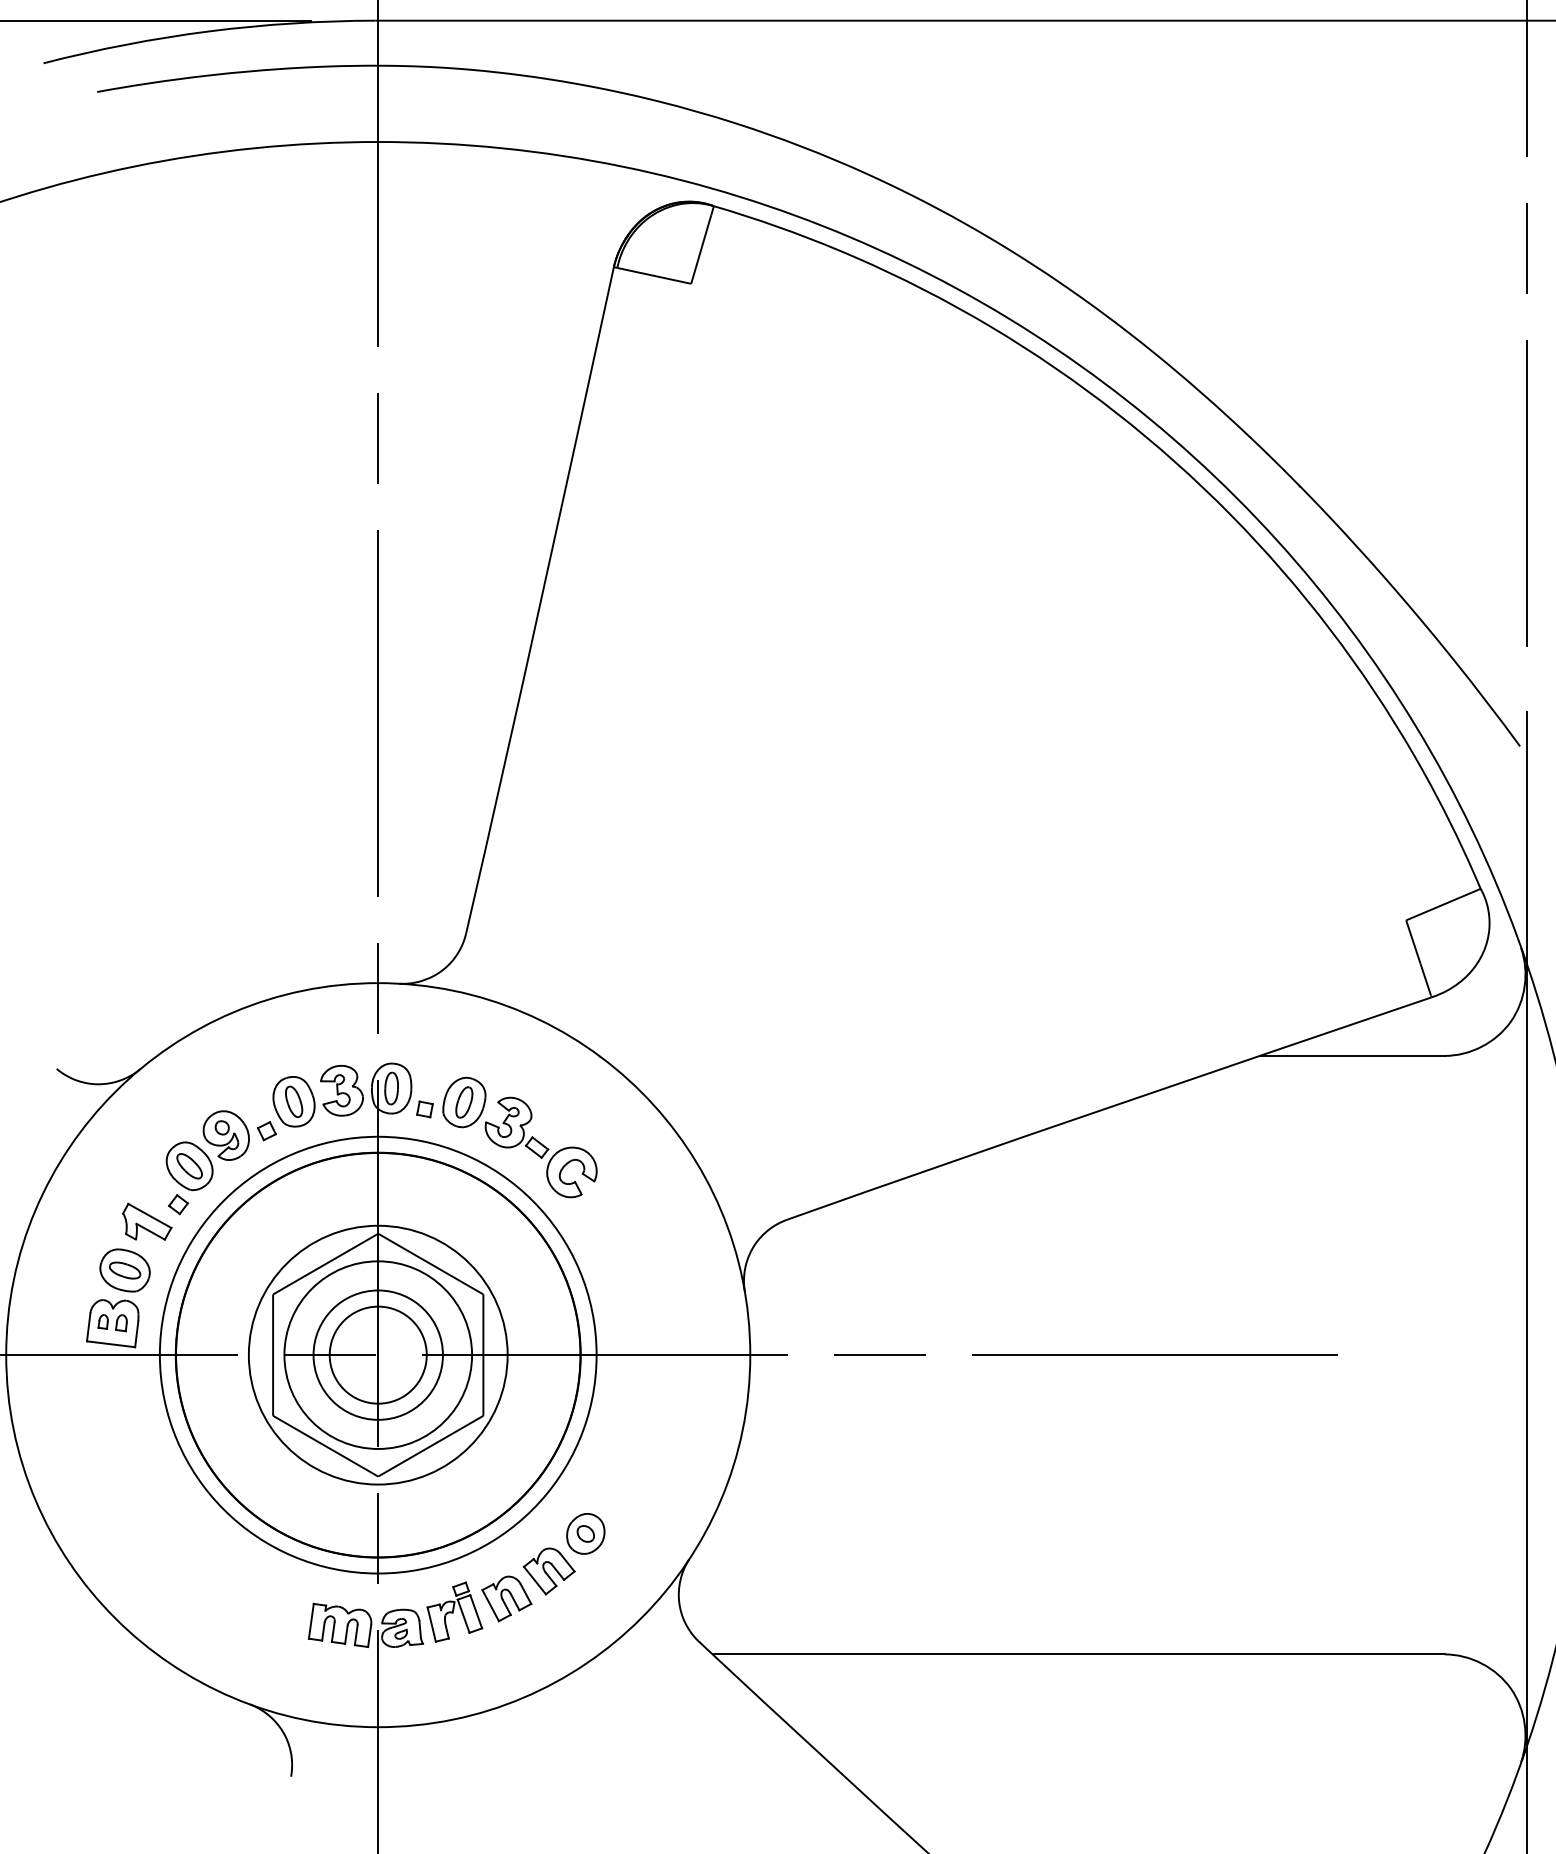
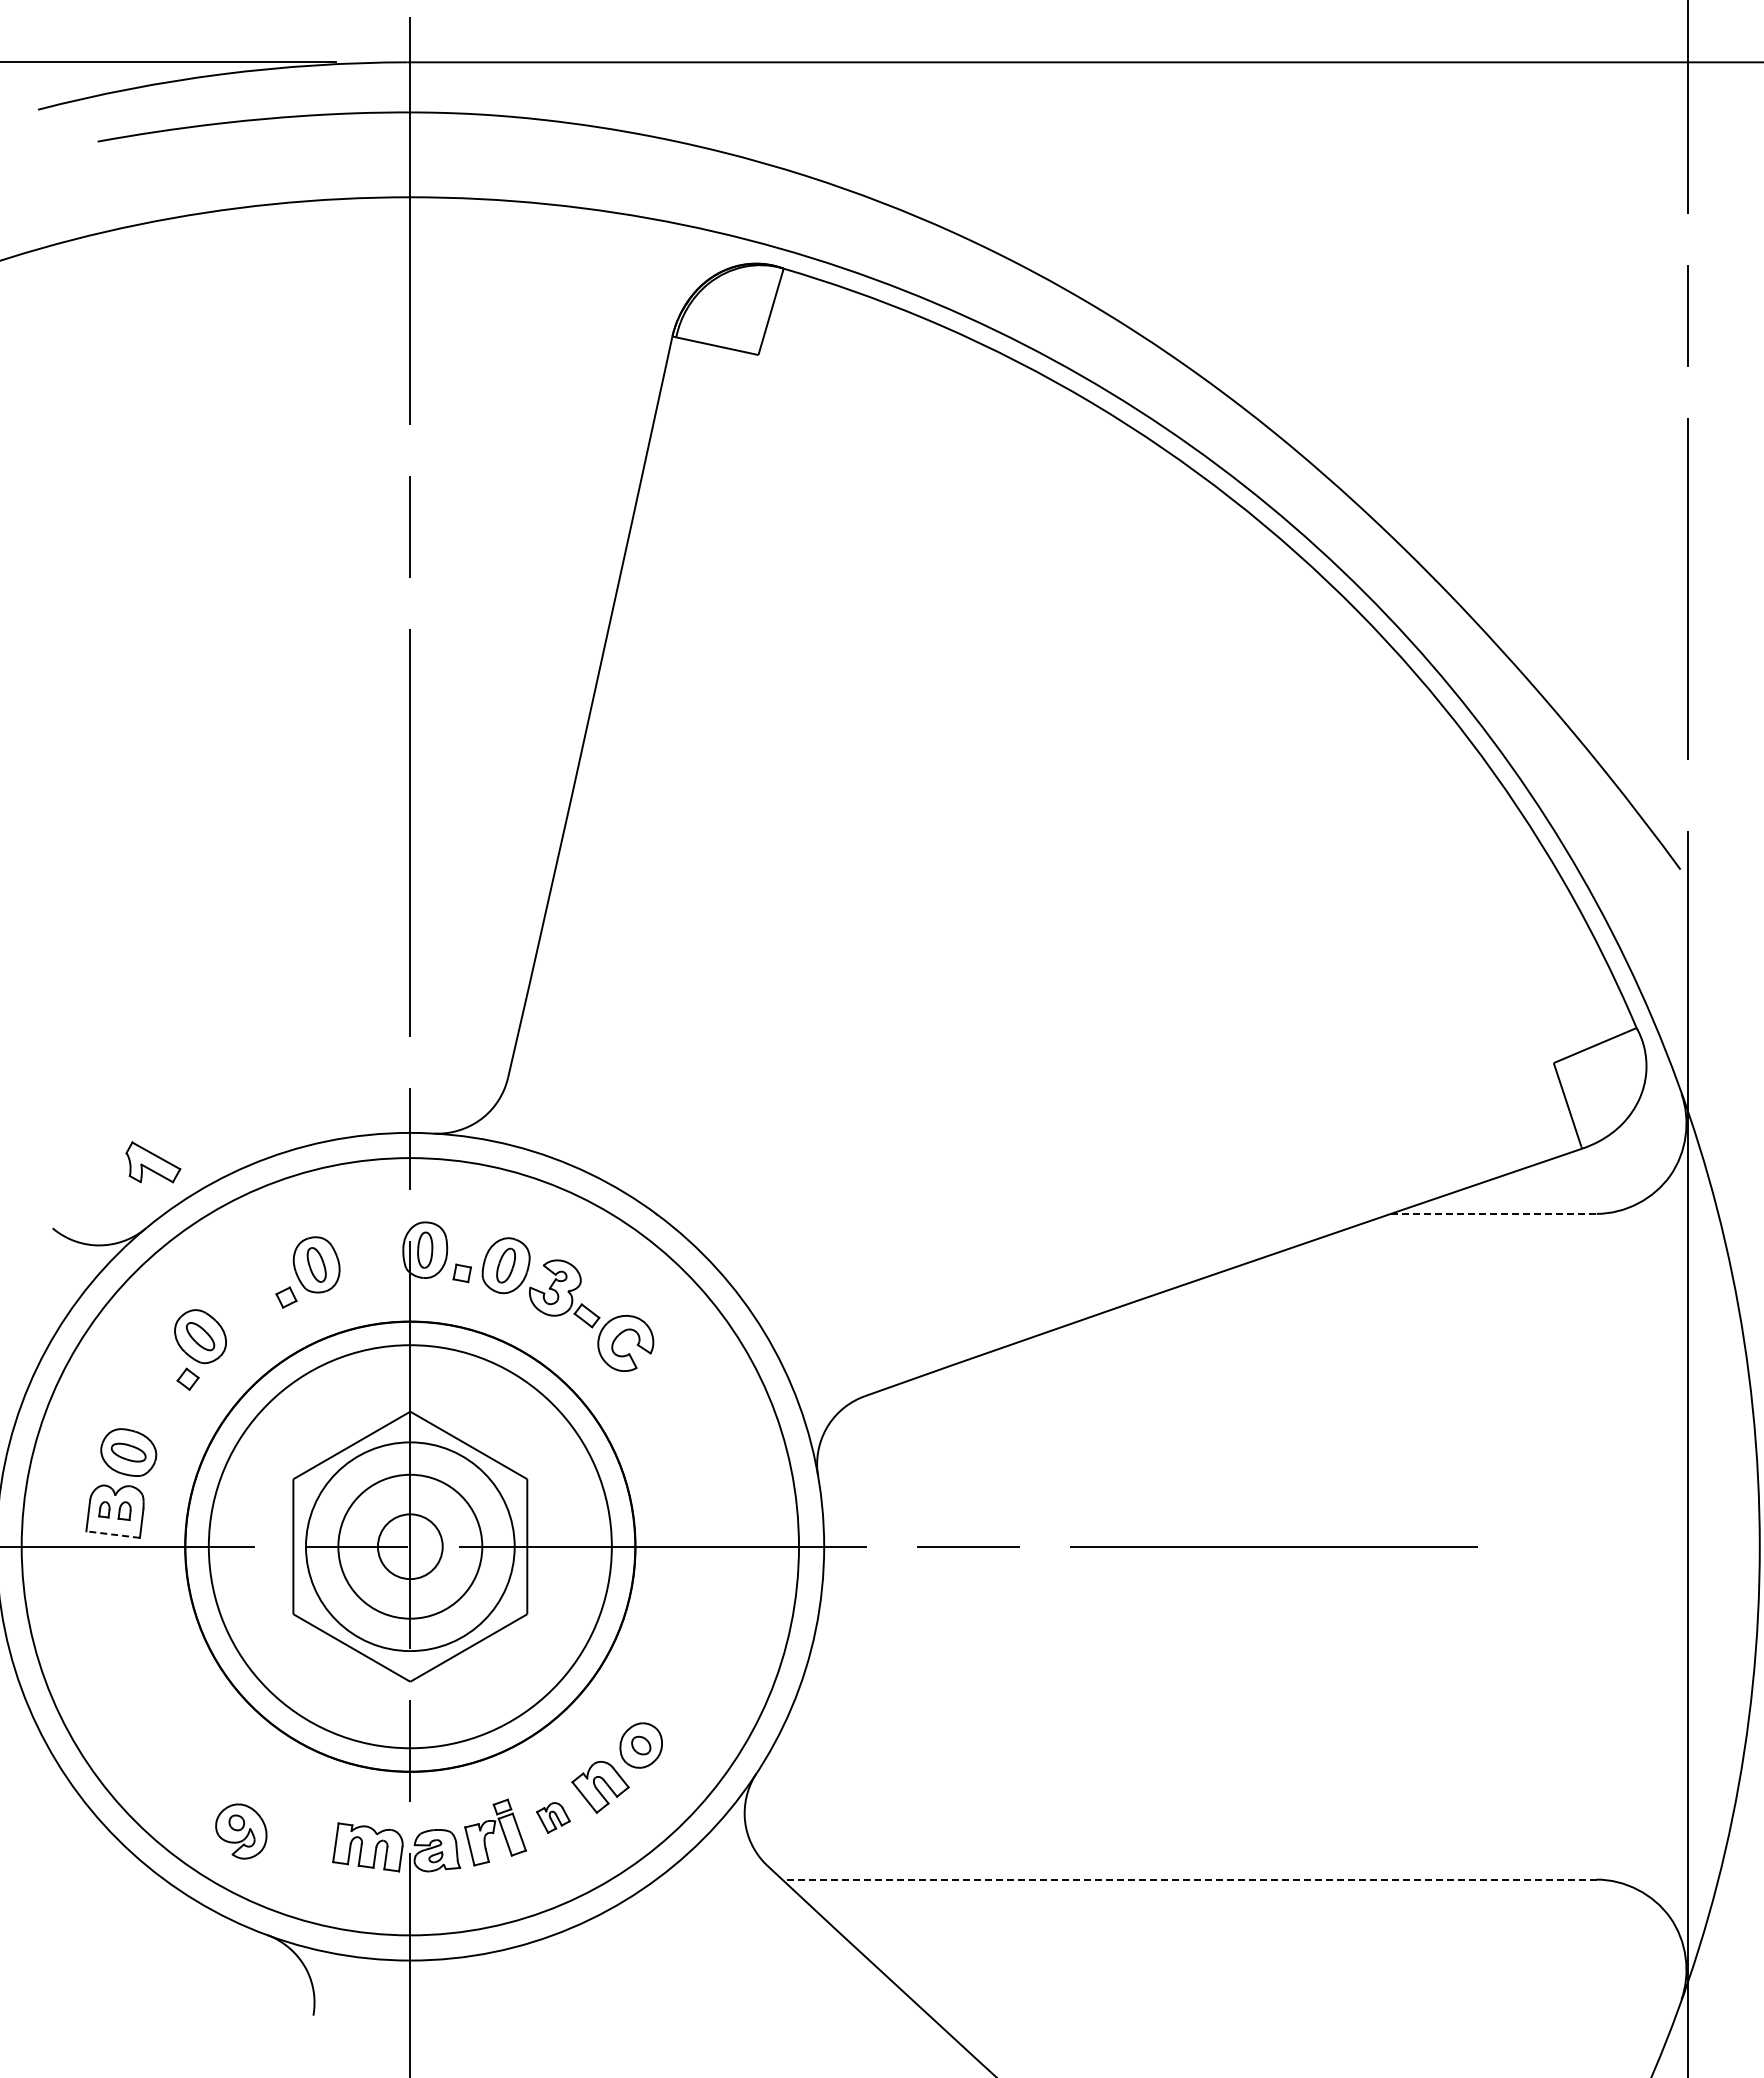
line: (1352, 1055) -> (1493, 1213), solid -> dashed
part: (341, 1090) -> (369, 1252), removed
part: (226, 1135) -> (241, 1831), moved
part: (147, 1221) -> (153, 1162), moved
line: (111, 1344) -> (113, 1534), solid -> dashed
circle: (378, 1354) -> (410, 1546), size x0.6
circle: (378, 1354) -> (410, 1546), size x1.4
circle: (378, 1354) -> (410, 1546), size x1.6
part: (506, 1598) -> (553, 1817), size x0.6
line: (1078, 1654) -> (1189, 1879), solid -> dashed

